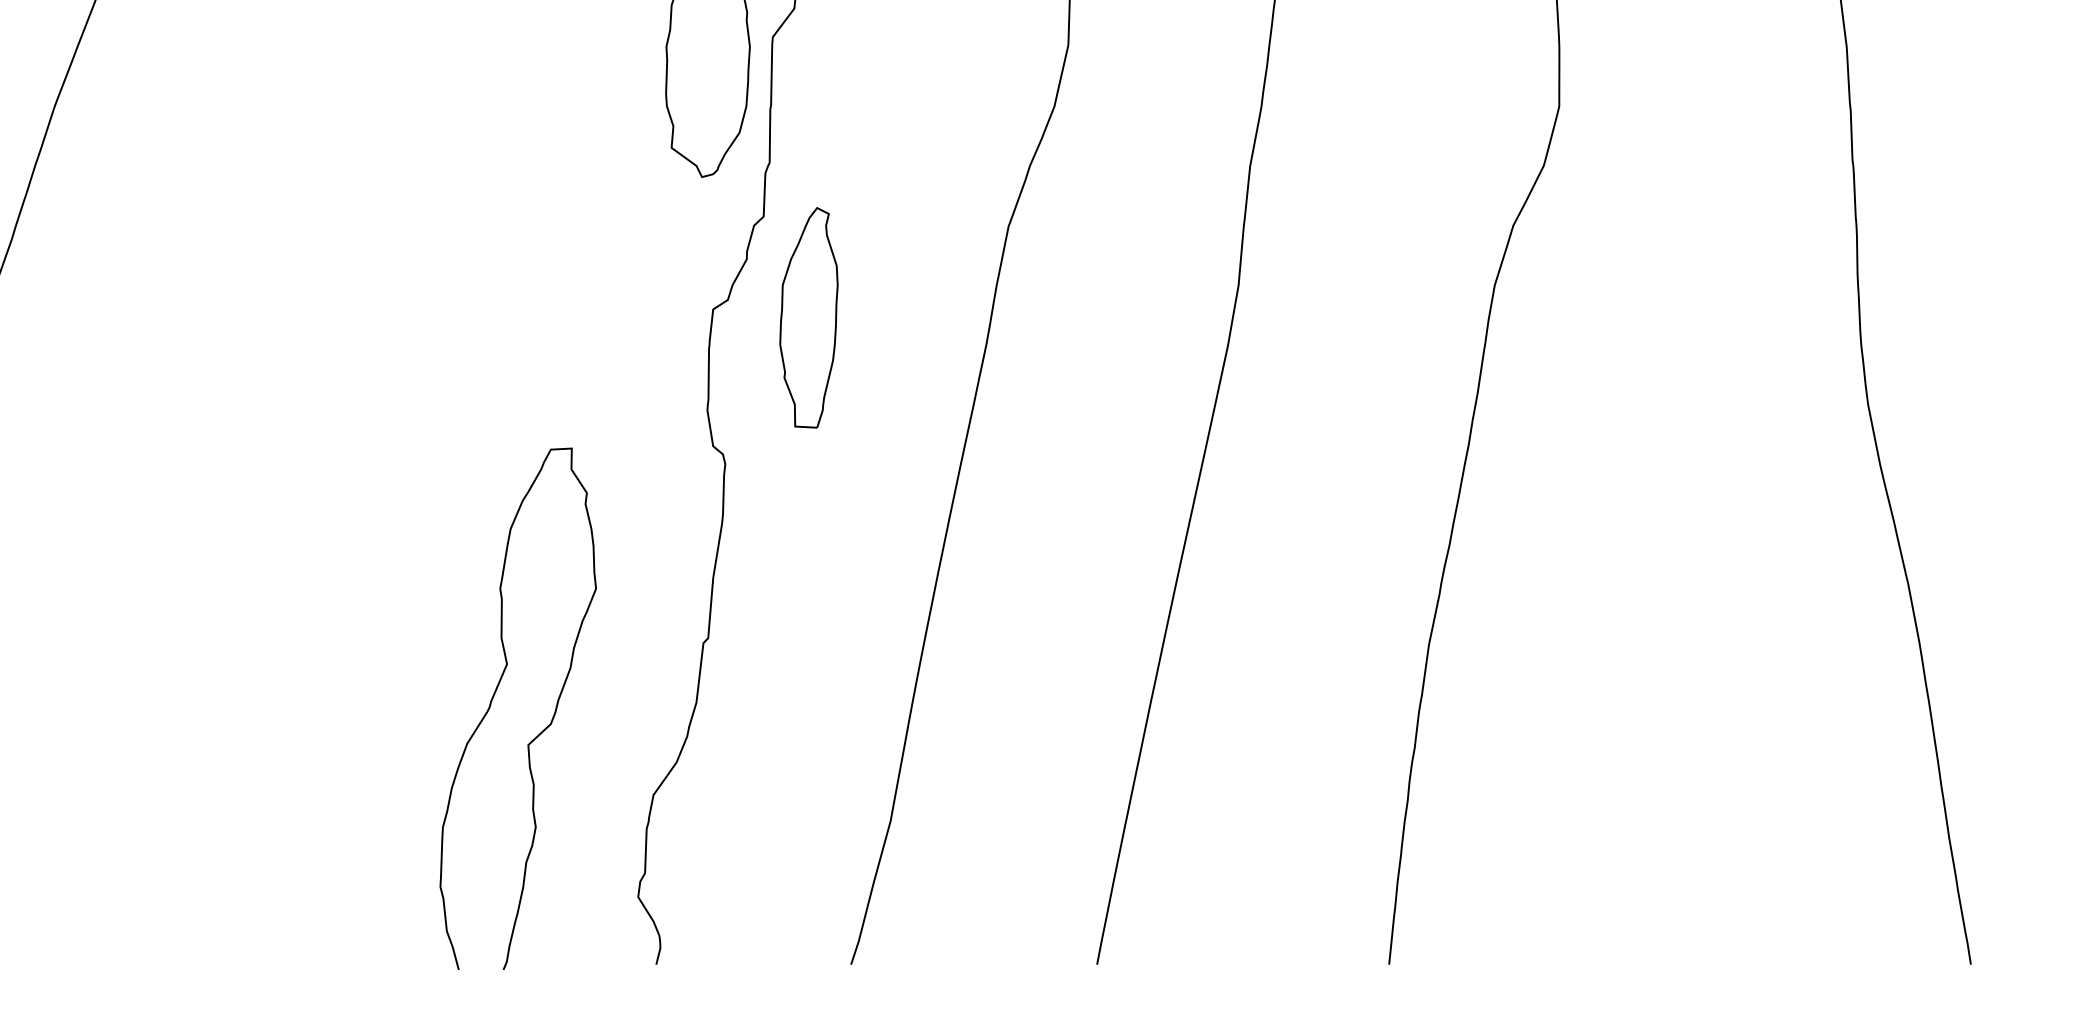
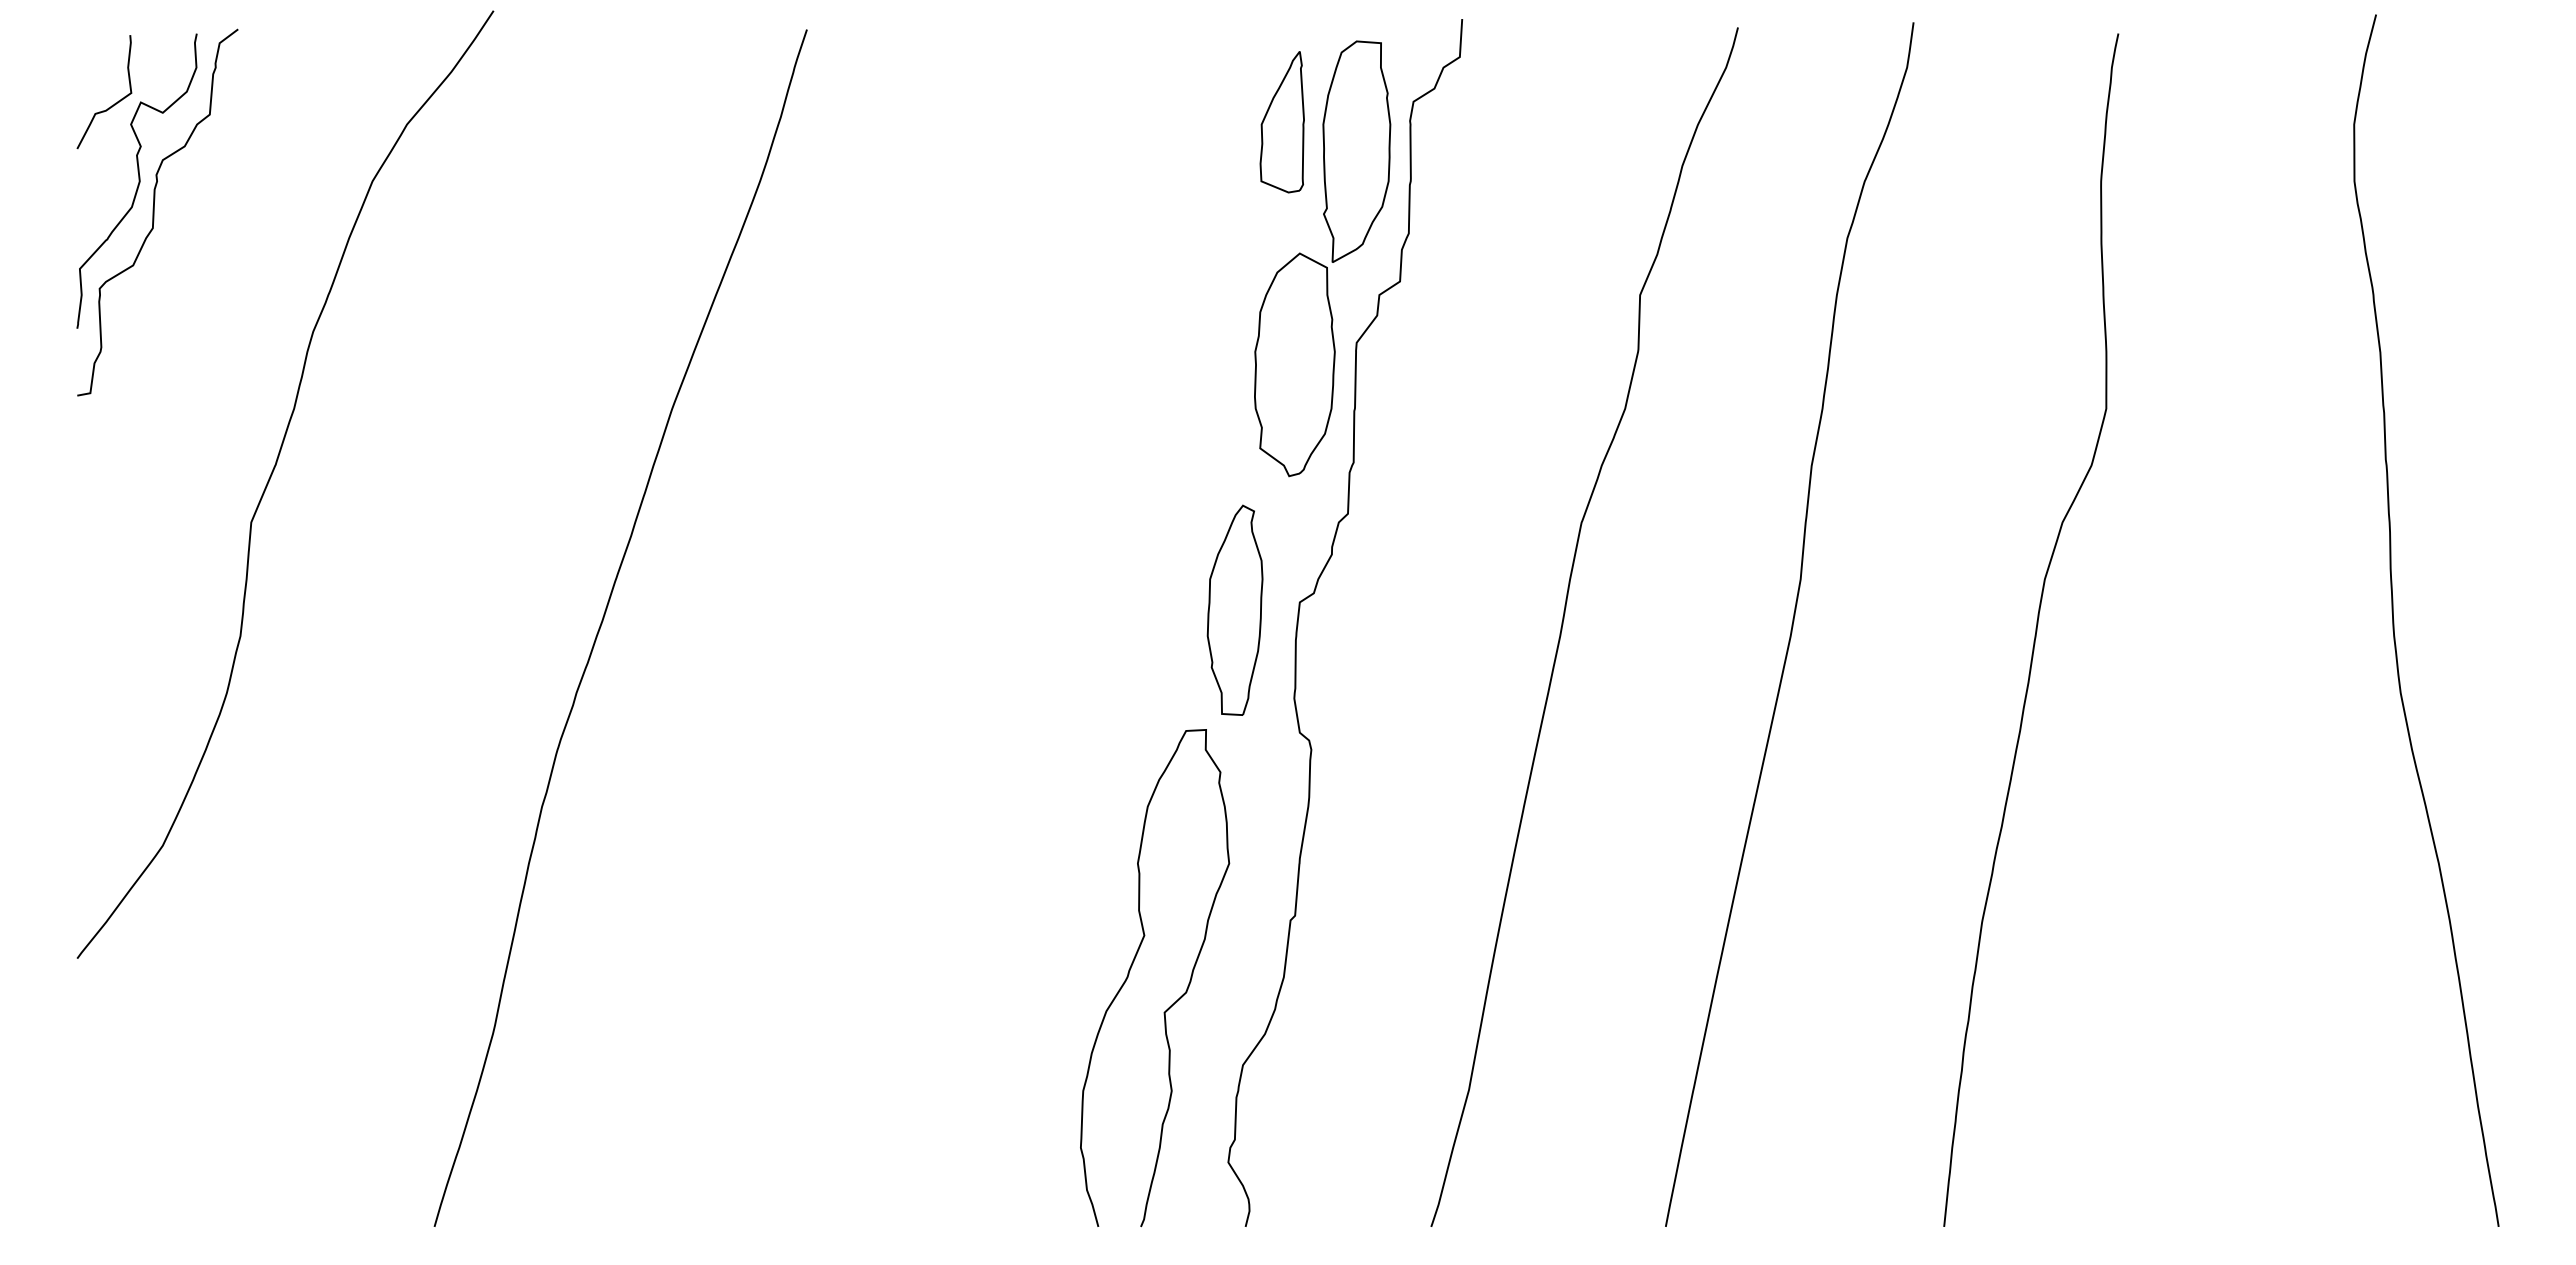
part: (808, 316) -> (1234, 609), moved
curve: (494, 696) -> (1132, 966), moved

